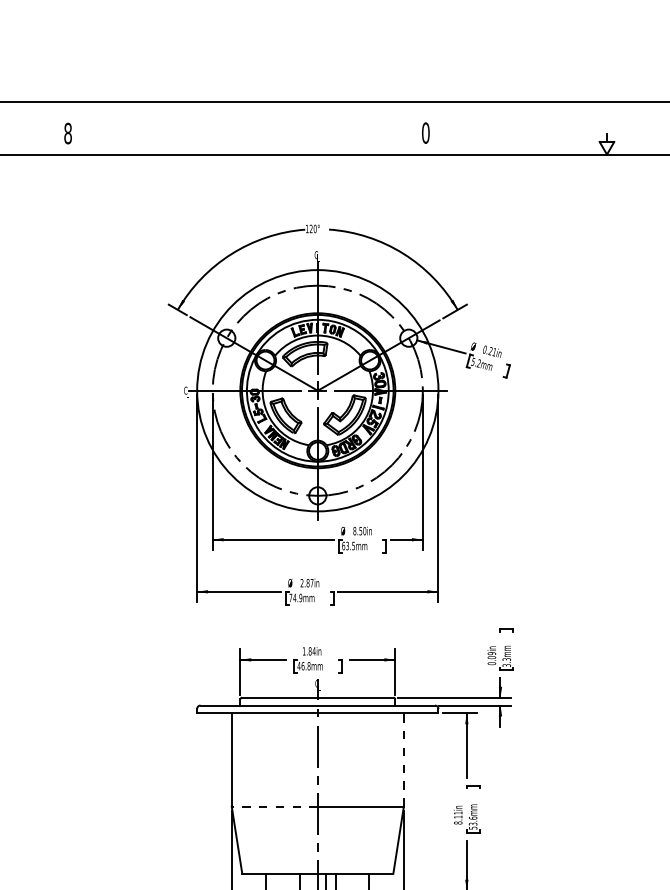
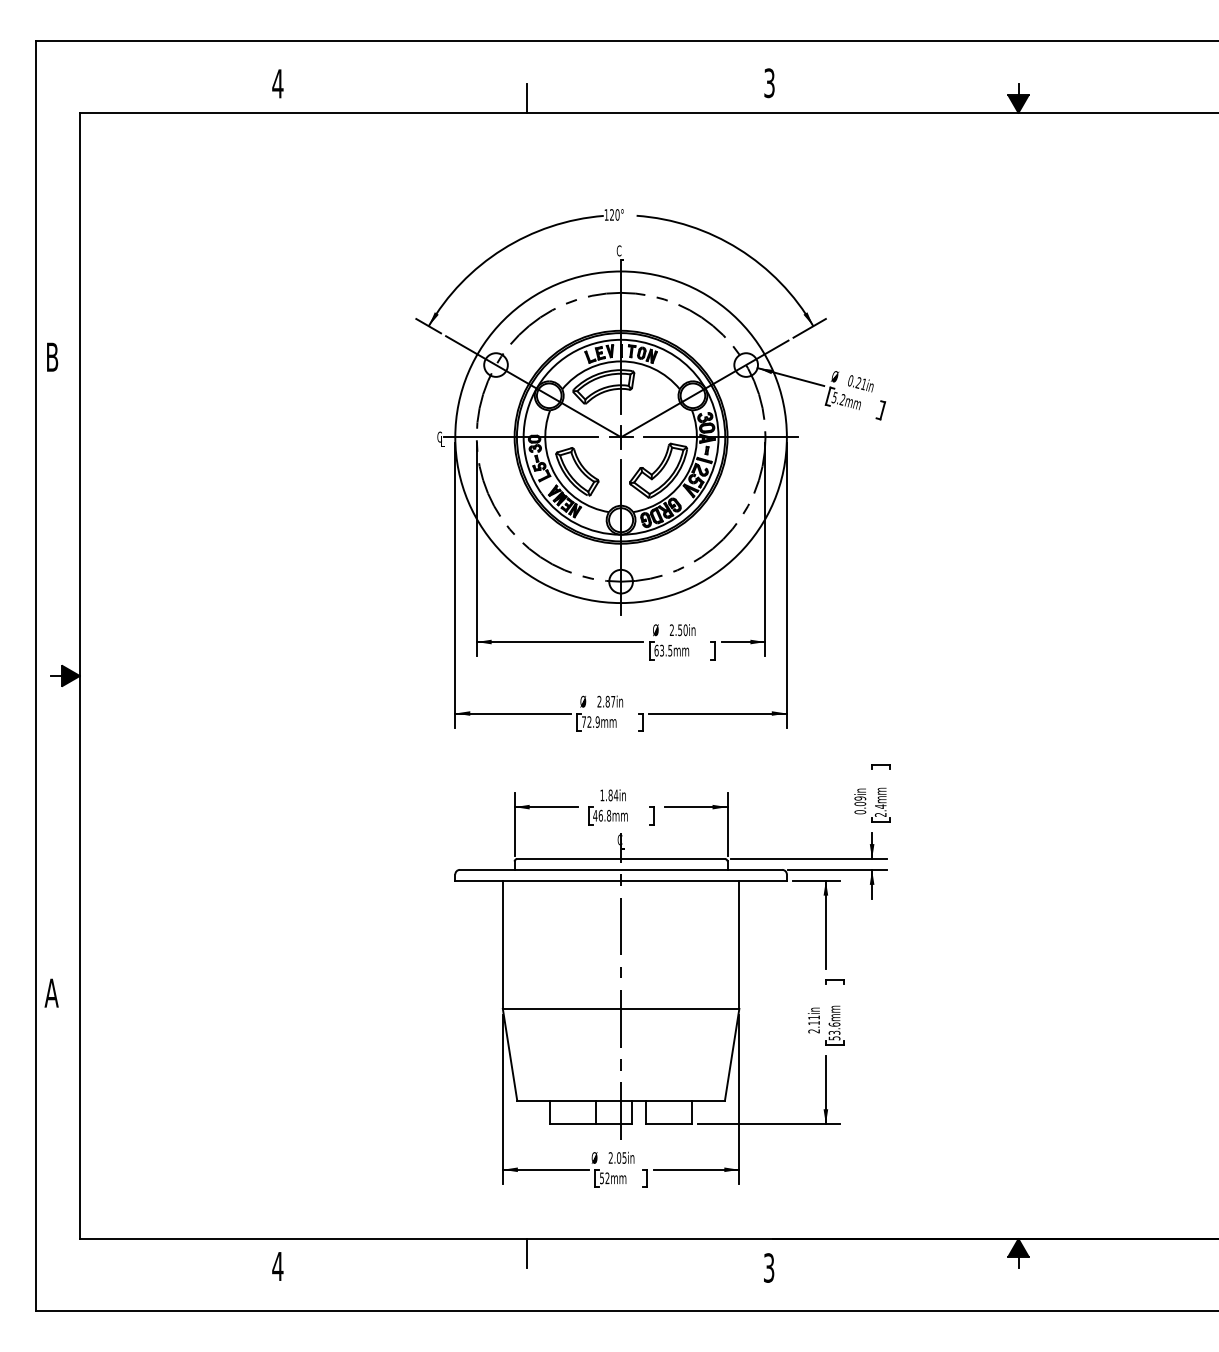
text: (67, 133) -> (277, 83), 8 -> 4
text: (425, 133) -> (769, 83), 0 -> 3
line: (249, 143) -> (527, 97), added
fill: (607, 147) -> (1018, 103), added
text: (354, 531) -> (671, 630), 8.50in -> 2.50in
text: (294, 597) -> (589, 721), 74.9mm -> 72.9mm
text: (506, 662) -> (880, 810), 3.3mm -> 2.4mm
line: (403, 759) -> (739, 944), dashed -> solid
line: (274, 806) -> (561, 1008), dashed -> solid
text: (457, 823) -> (813, 1031), 8.11in -> 2.11in

